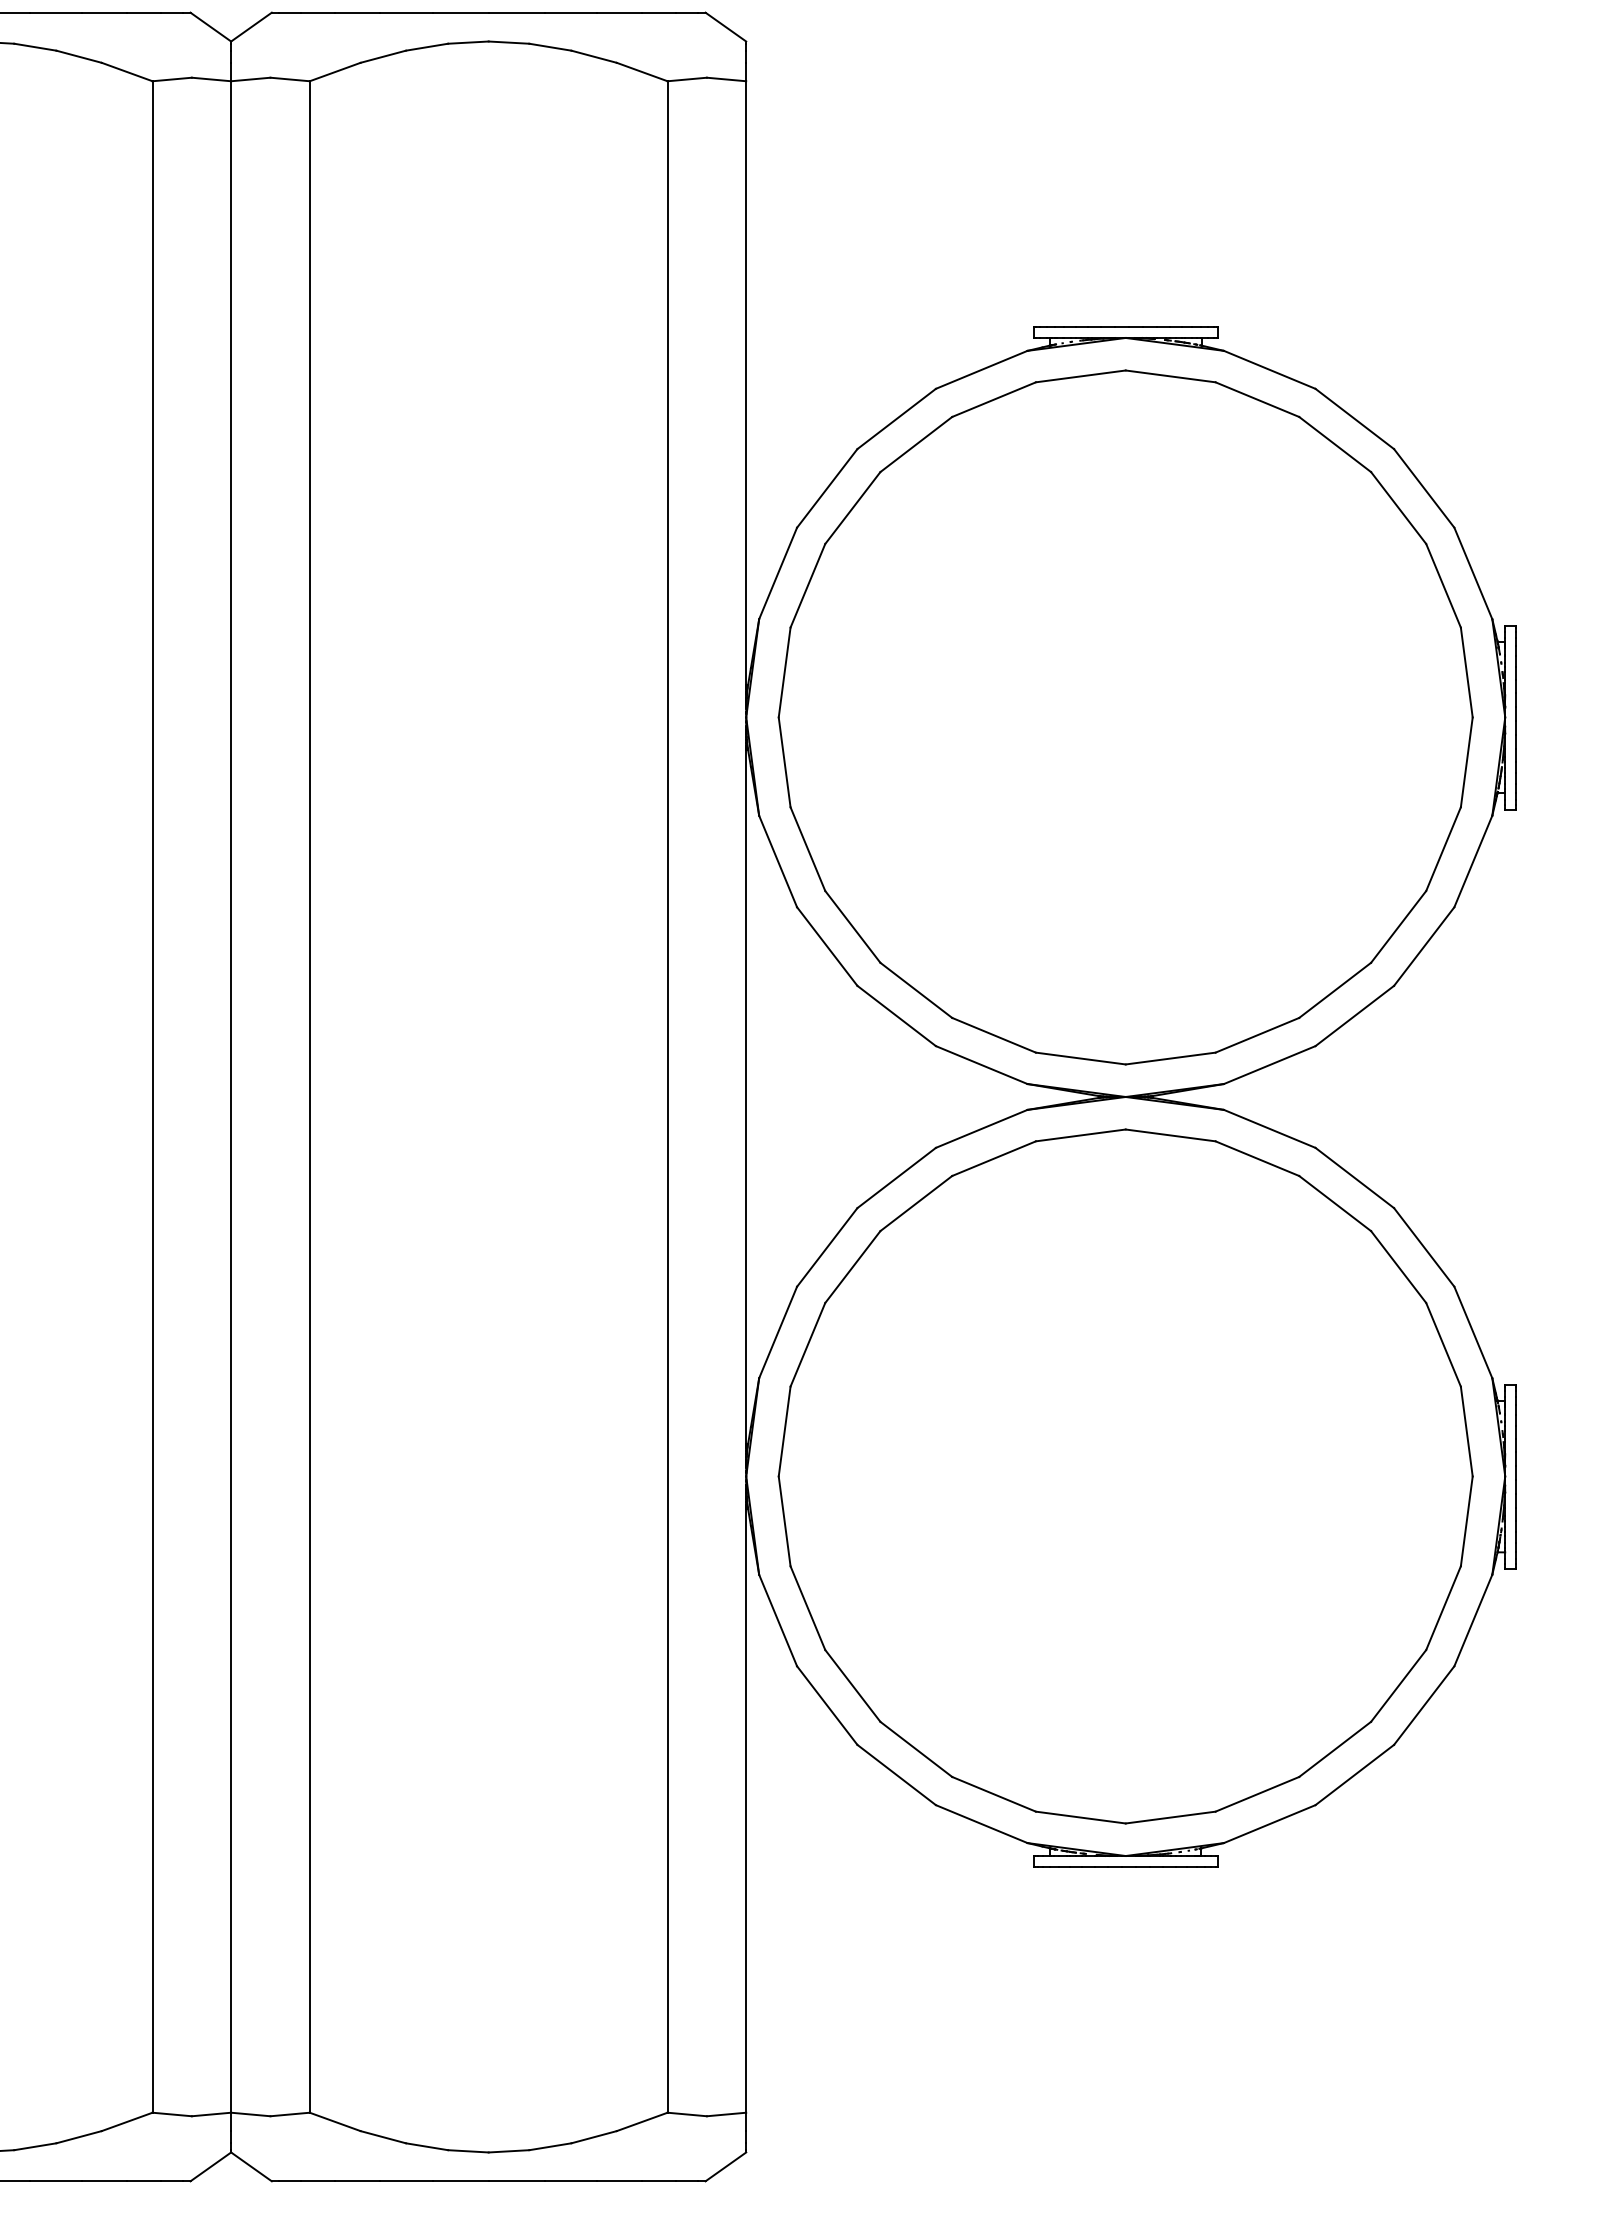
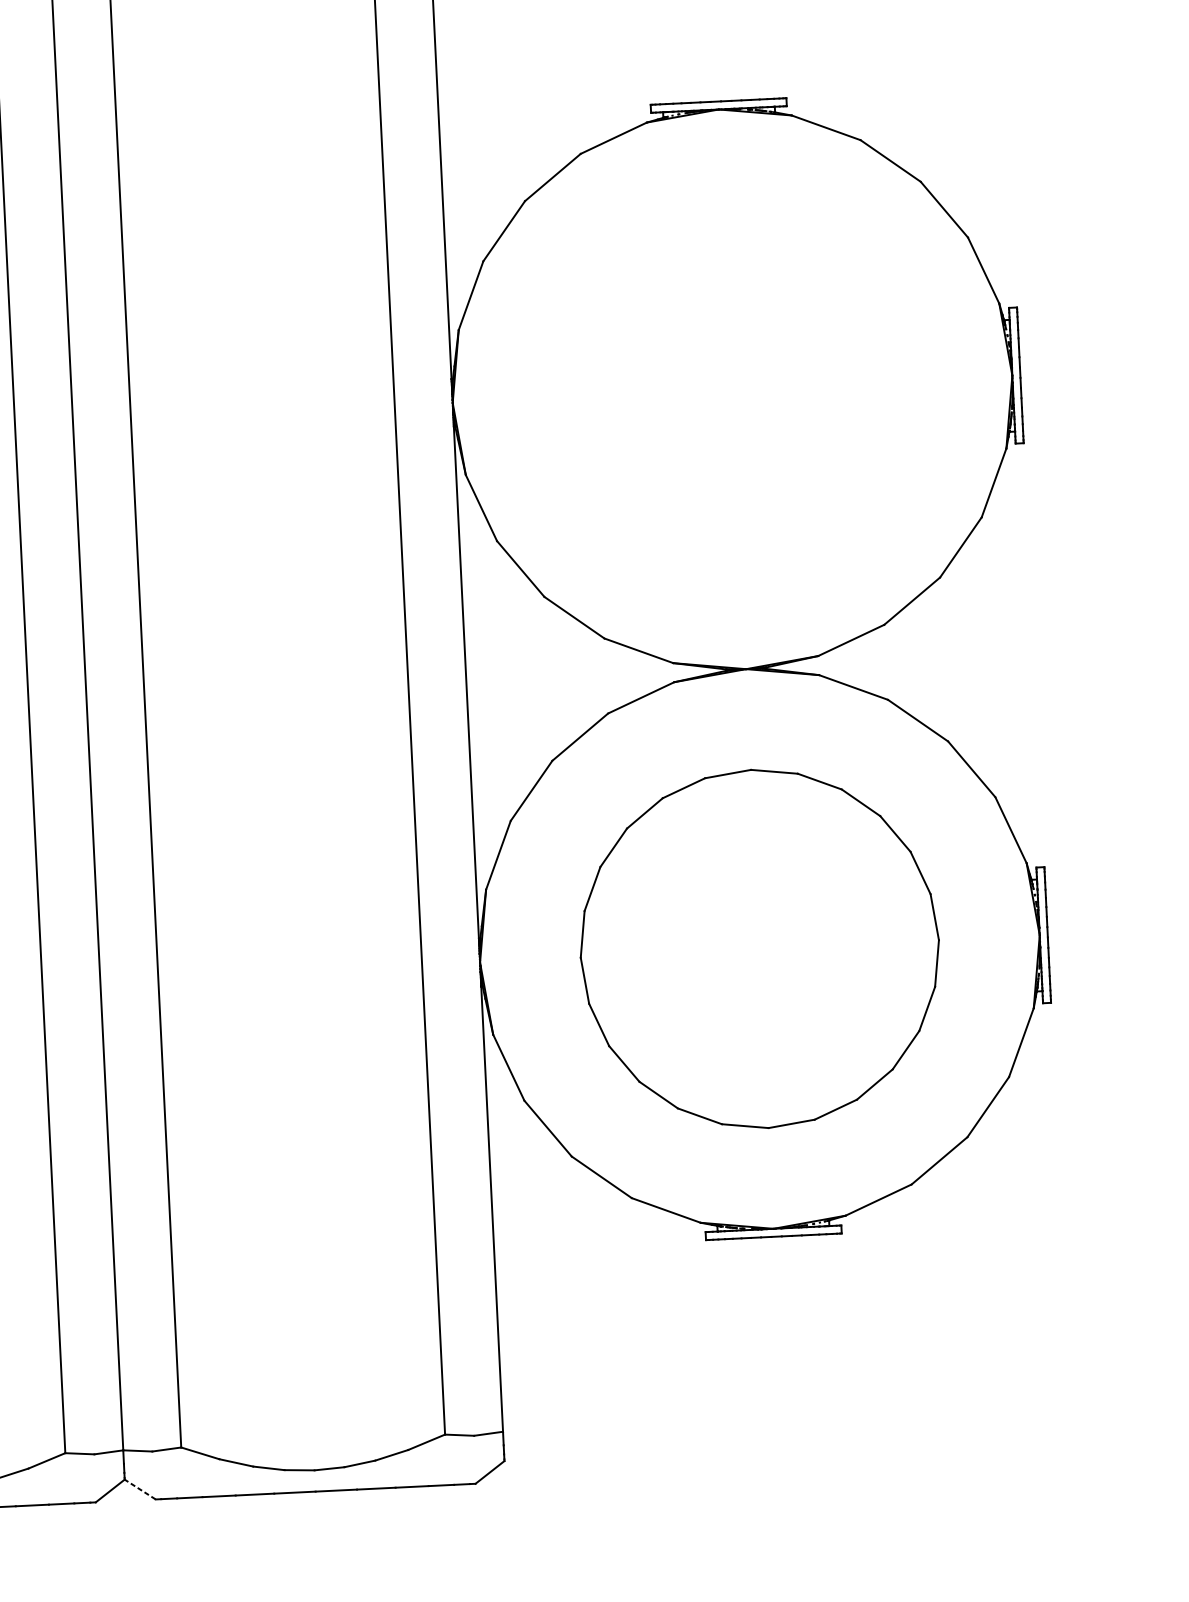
part: (1125, 717) -> (732, 389), removed
part: (1125, 1476) -> (759, 948), size x0.7
line: (251, 2166) -> (140, 1489), solid -> dashed

